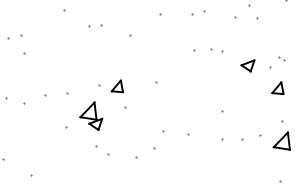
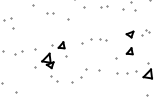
part: (208, 50) -> (98, 39), moved
part: (277, 88) -> (129, 51), moved
part: (35, 100) -> (18, 52), size x0.62

